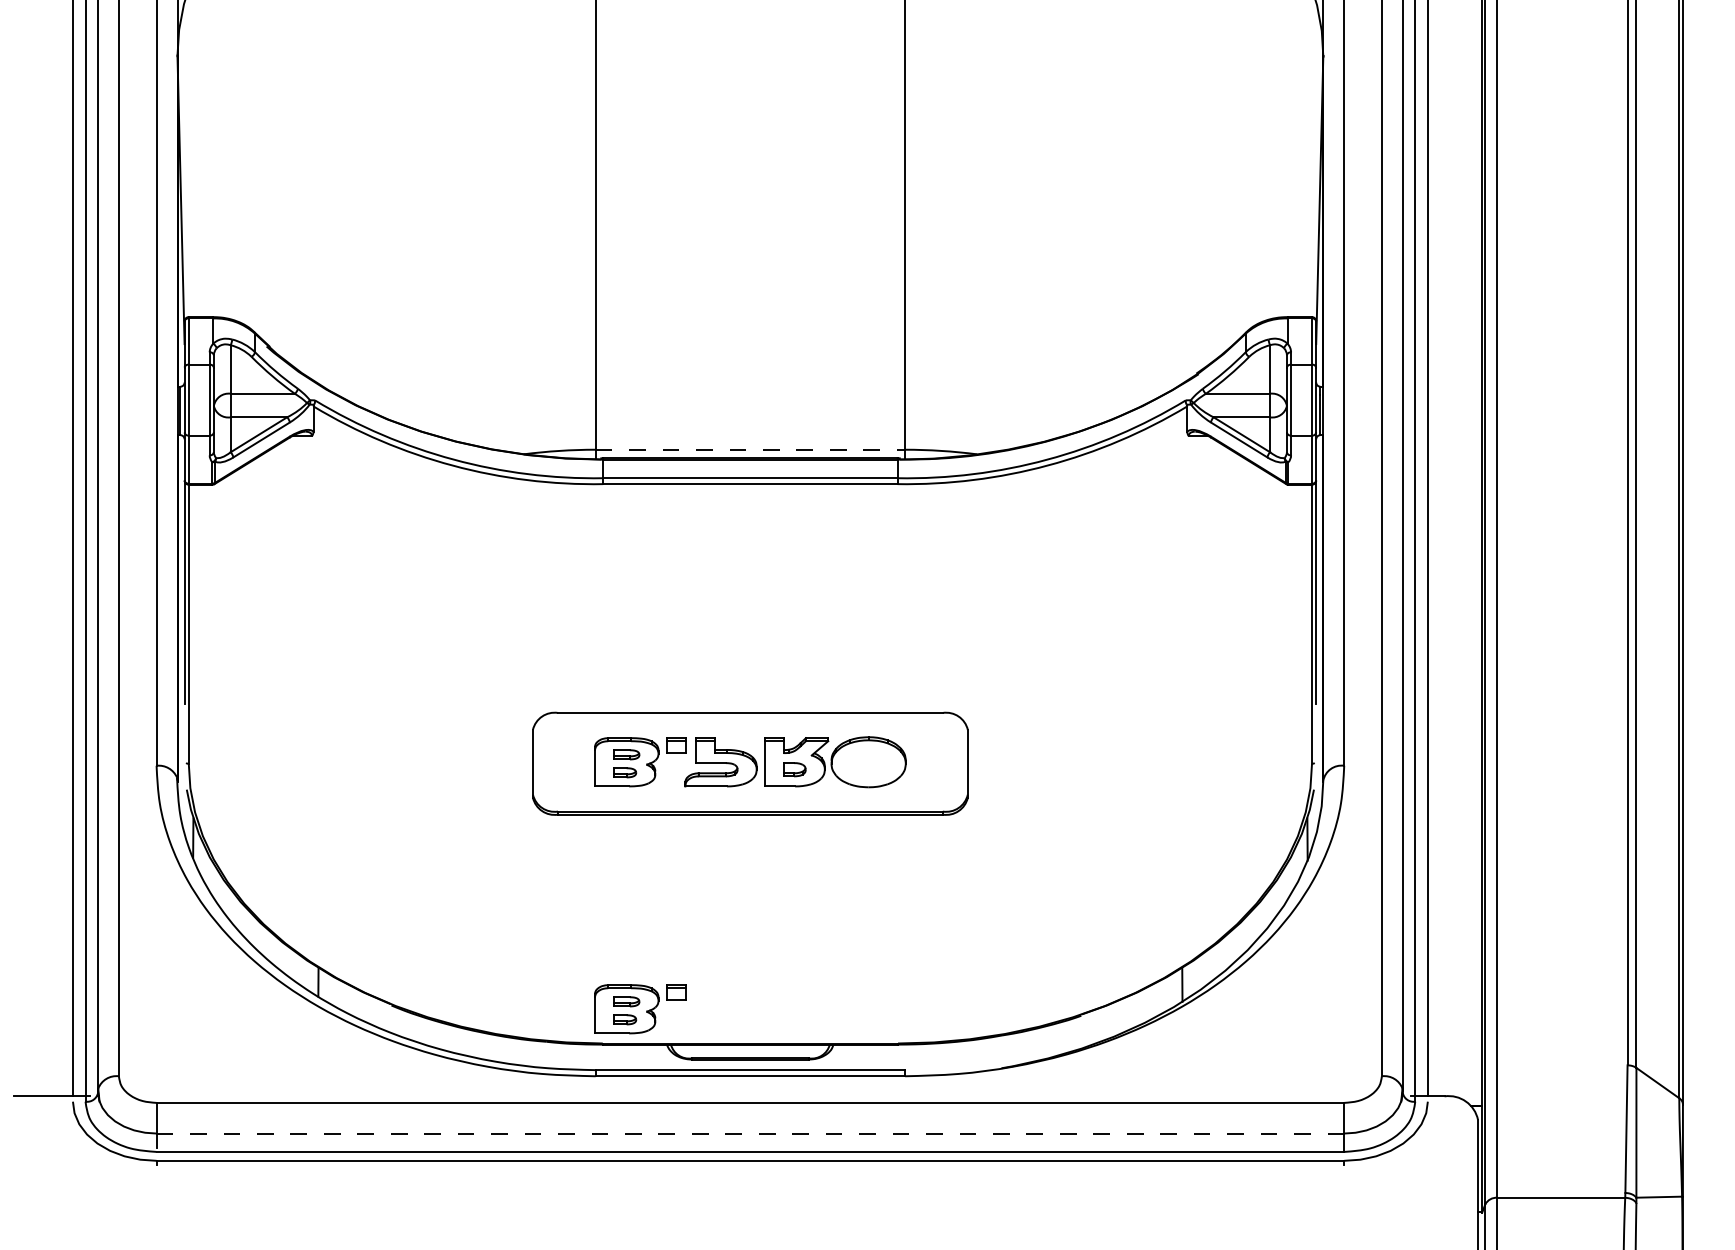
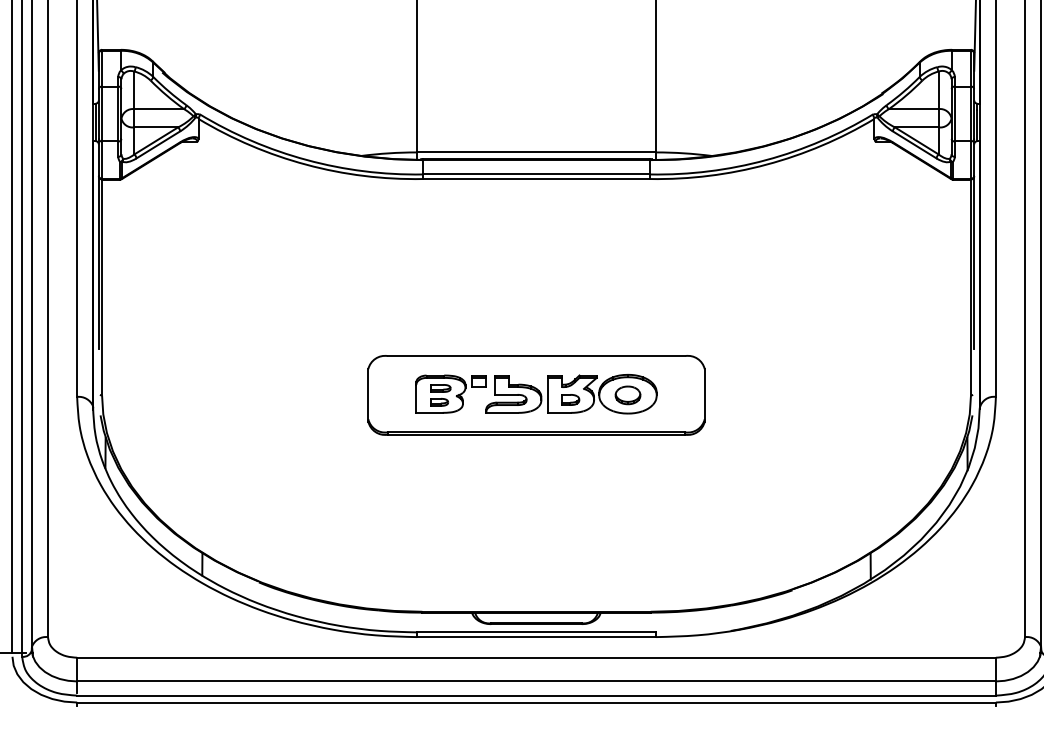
line: (750, 449) -> (536, 152), dashed -> solid
part: (868, 763) -> (627, 395), added
part: (640, 1009) -> (451, 585), removed
line: (750, 1133) -> (536, 681), dashed -> solid

